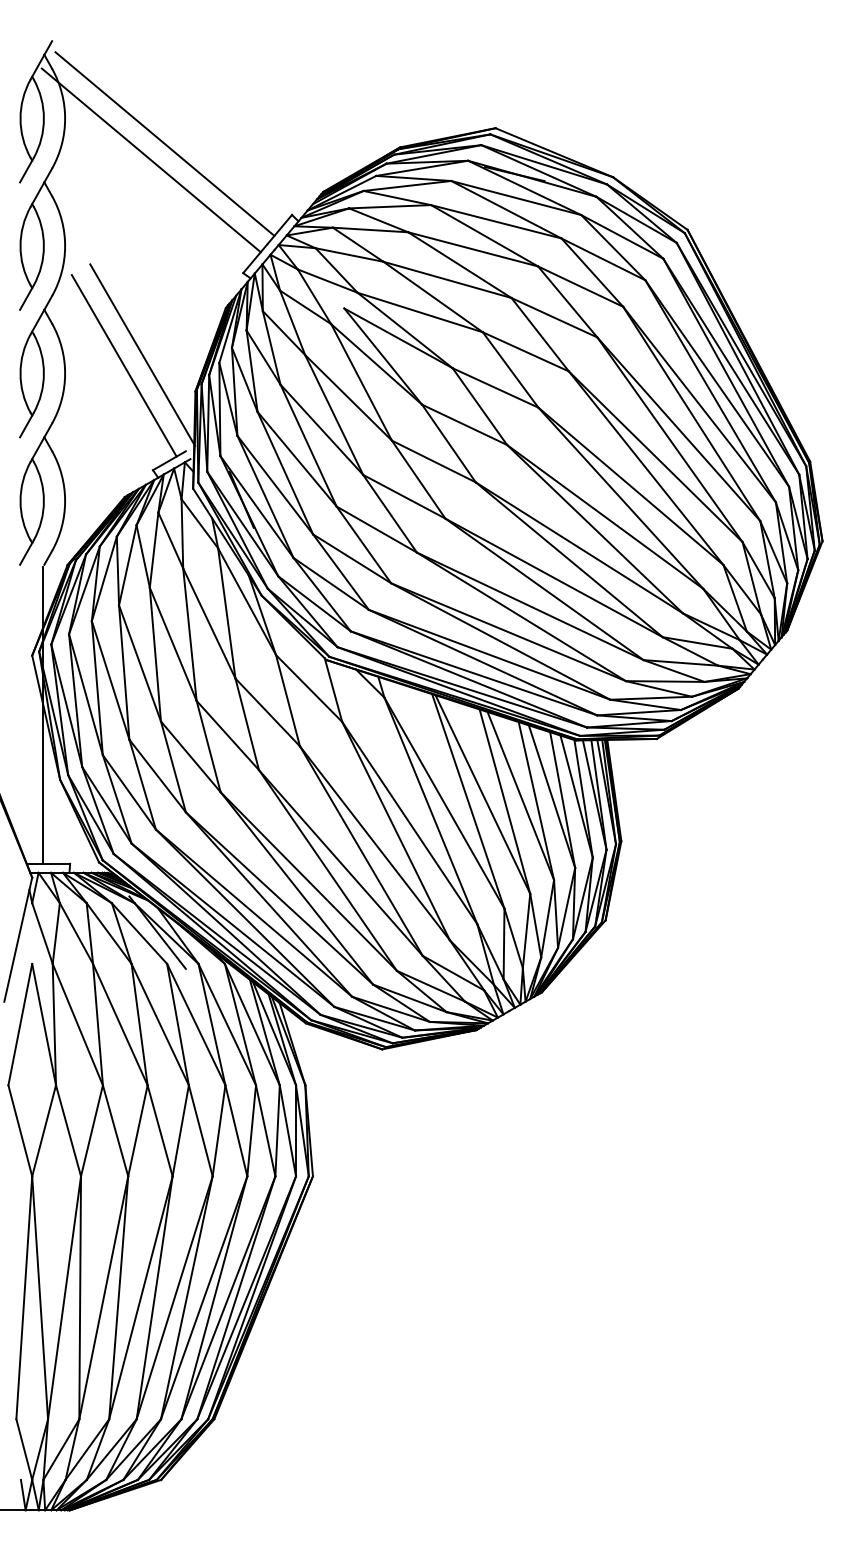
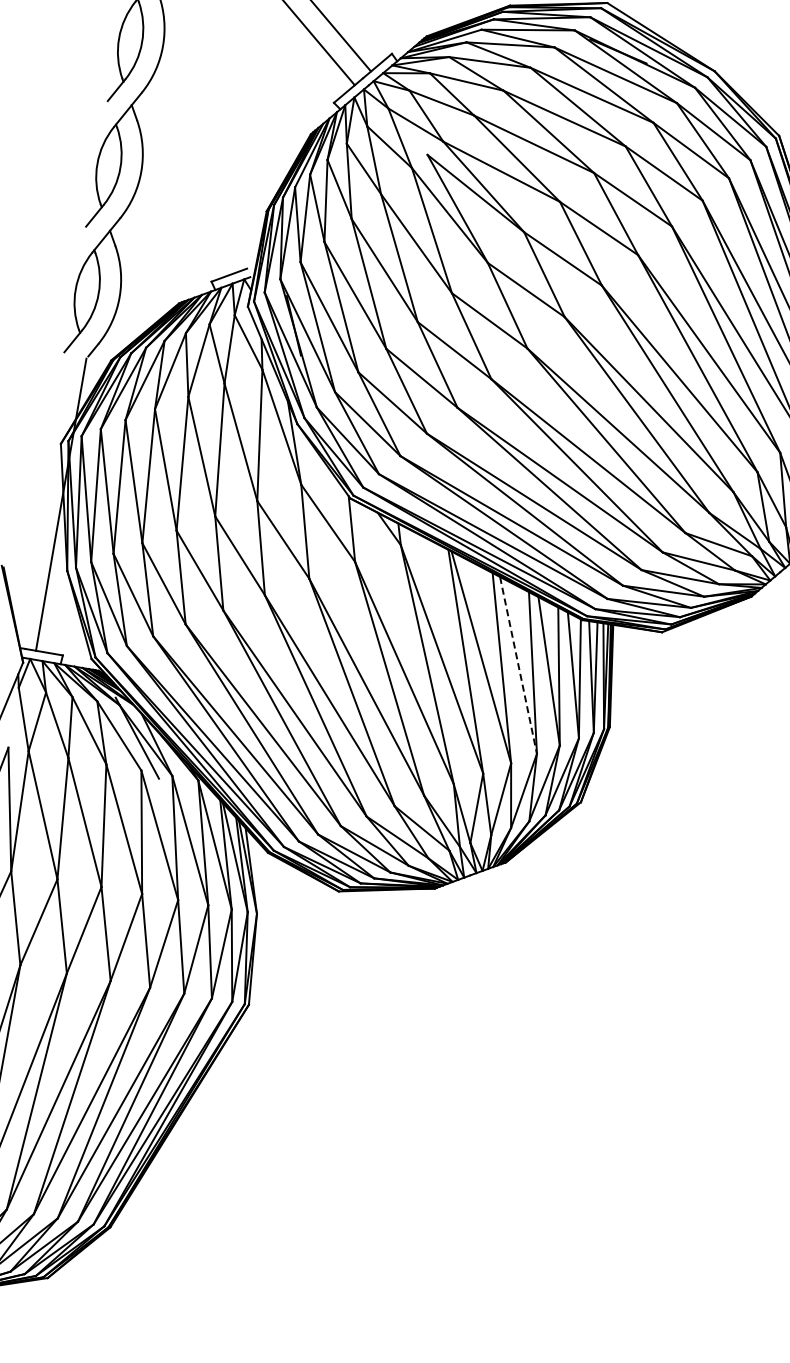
line: (142, 354) -> (220, 165), removed
line: (123, 365) -> (200, 173), removed
line: (521, 796) -> (519, 665), solid -> dashed

